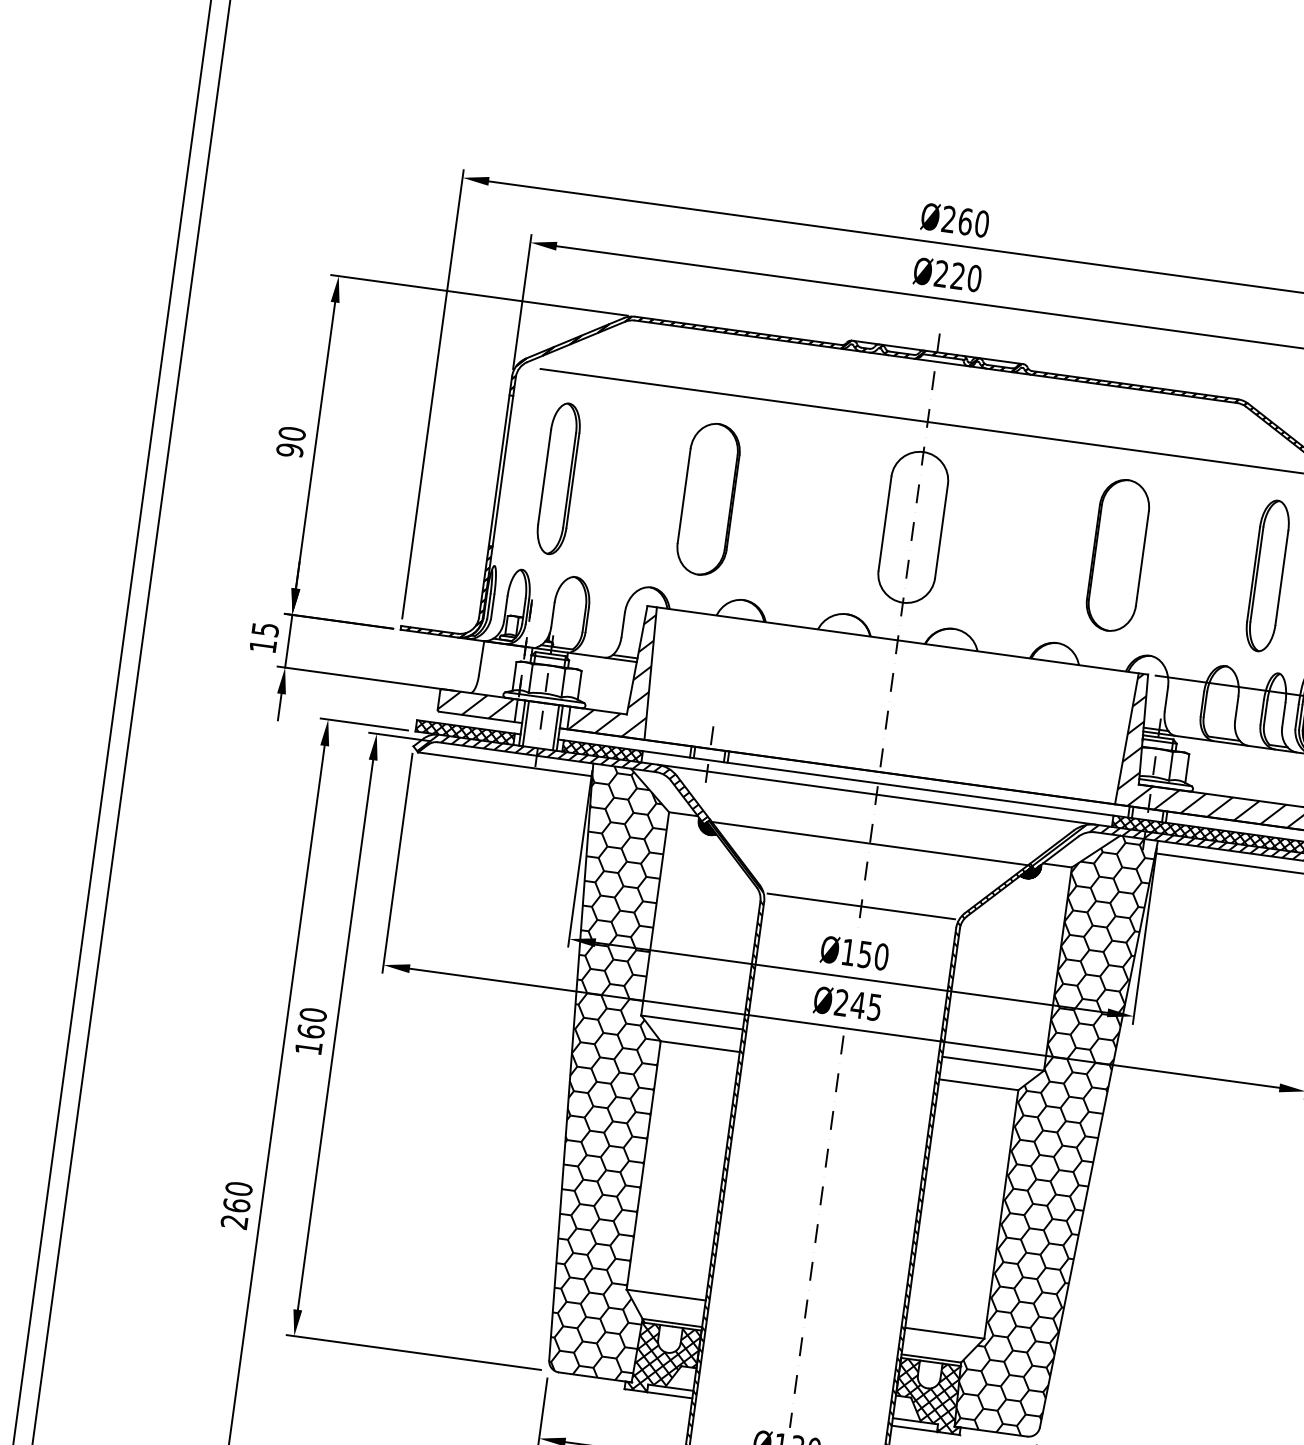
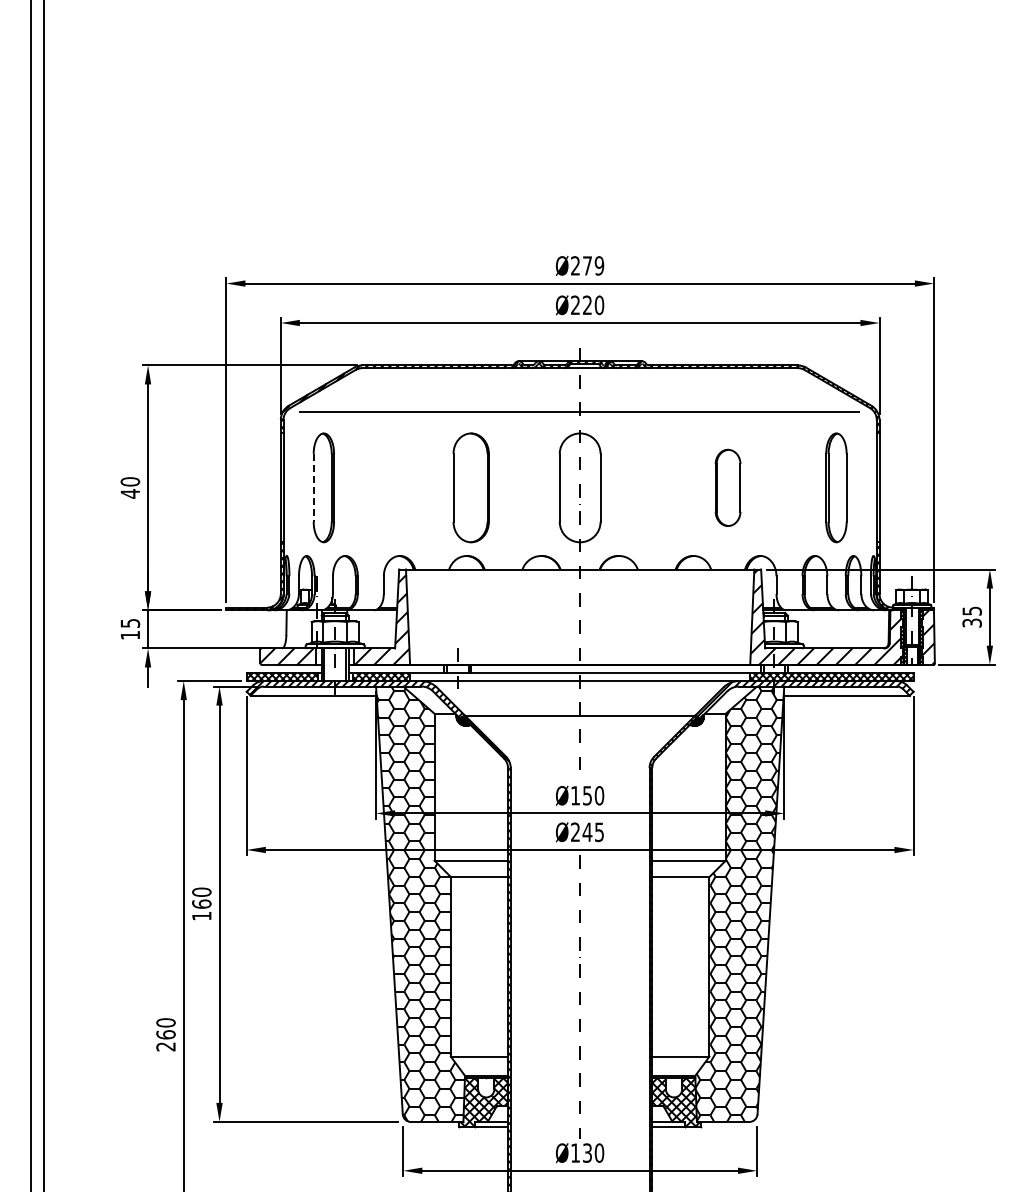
text: (973, 222) -> (593, 265), Ø260 -> Ø279
text: (290, 449) -> (130, 493), 90 -> 40
line: (544, 477) -> (313, 488), solid -> dashed
part: (707, 498) -> (470, 487), moved
part: (1117, 554) -> (727, 487), size x0.7
line: (860, 905) -> (579, 761), removed

